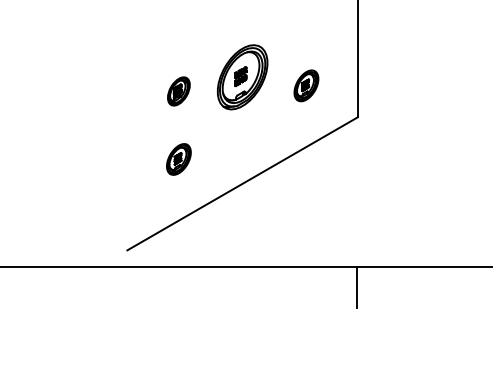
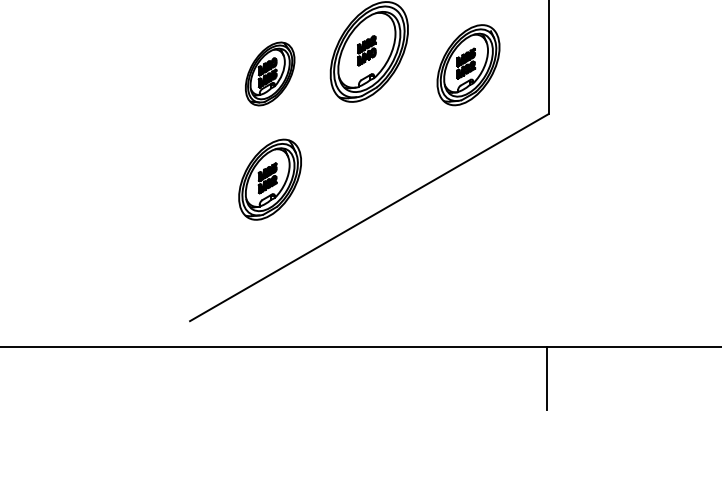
part: (306, 85) -> (468, 64), size x1.67
part: (178, 91) -> (269, 74), size x1.43
part: (178, 159) -> (269, 179), size x1.67

